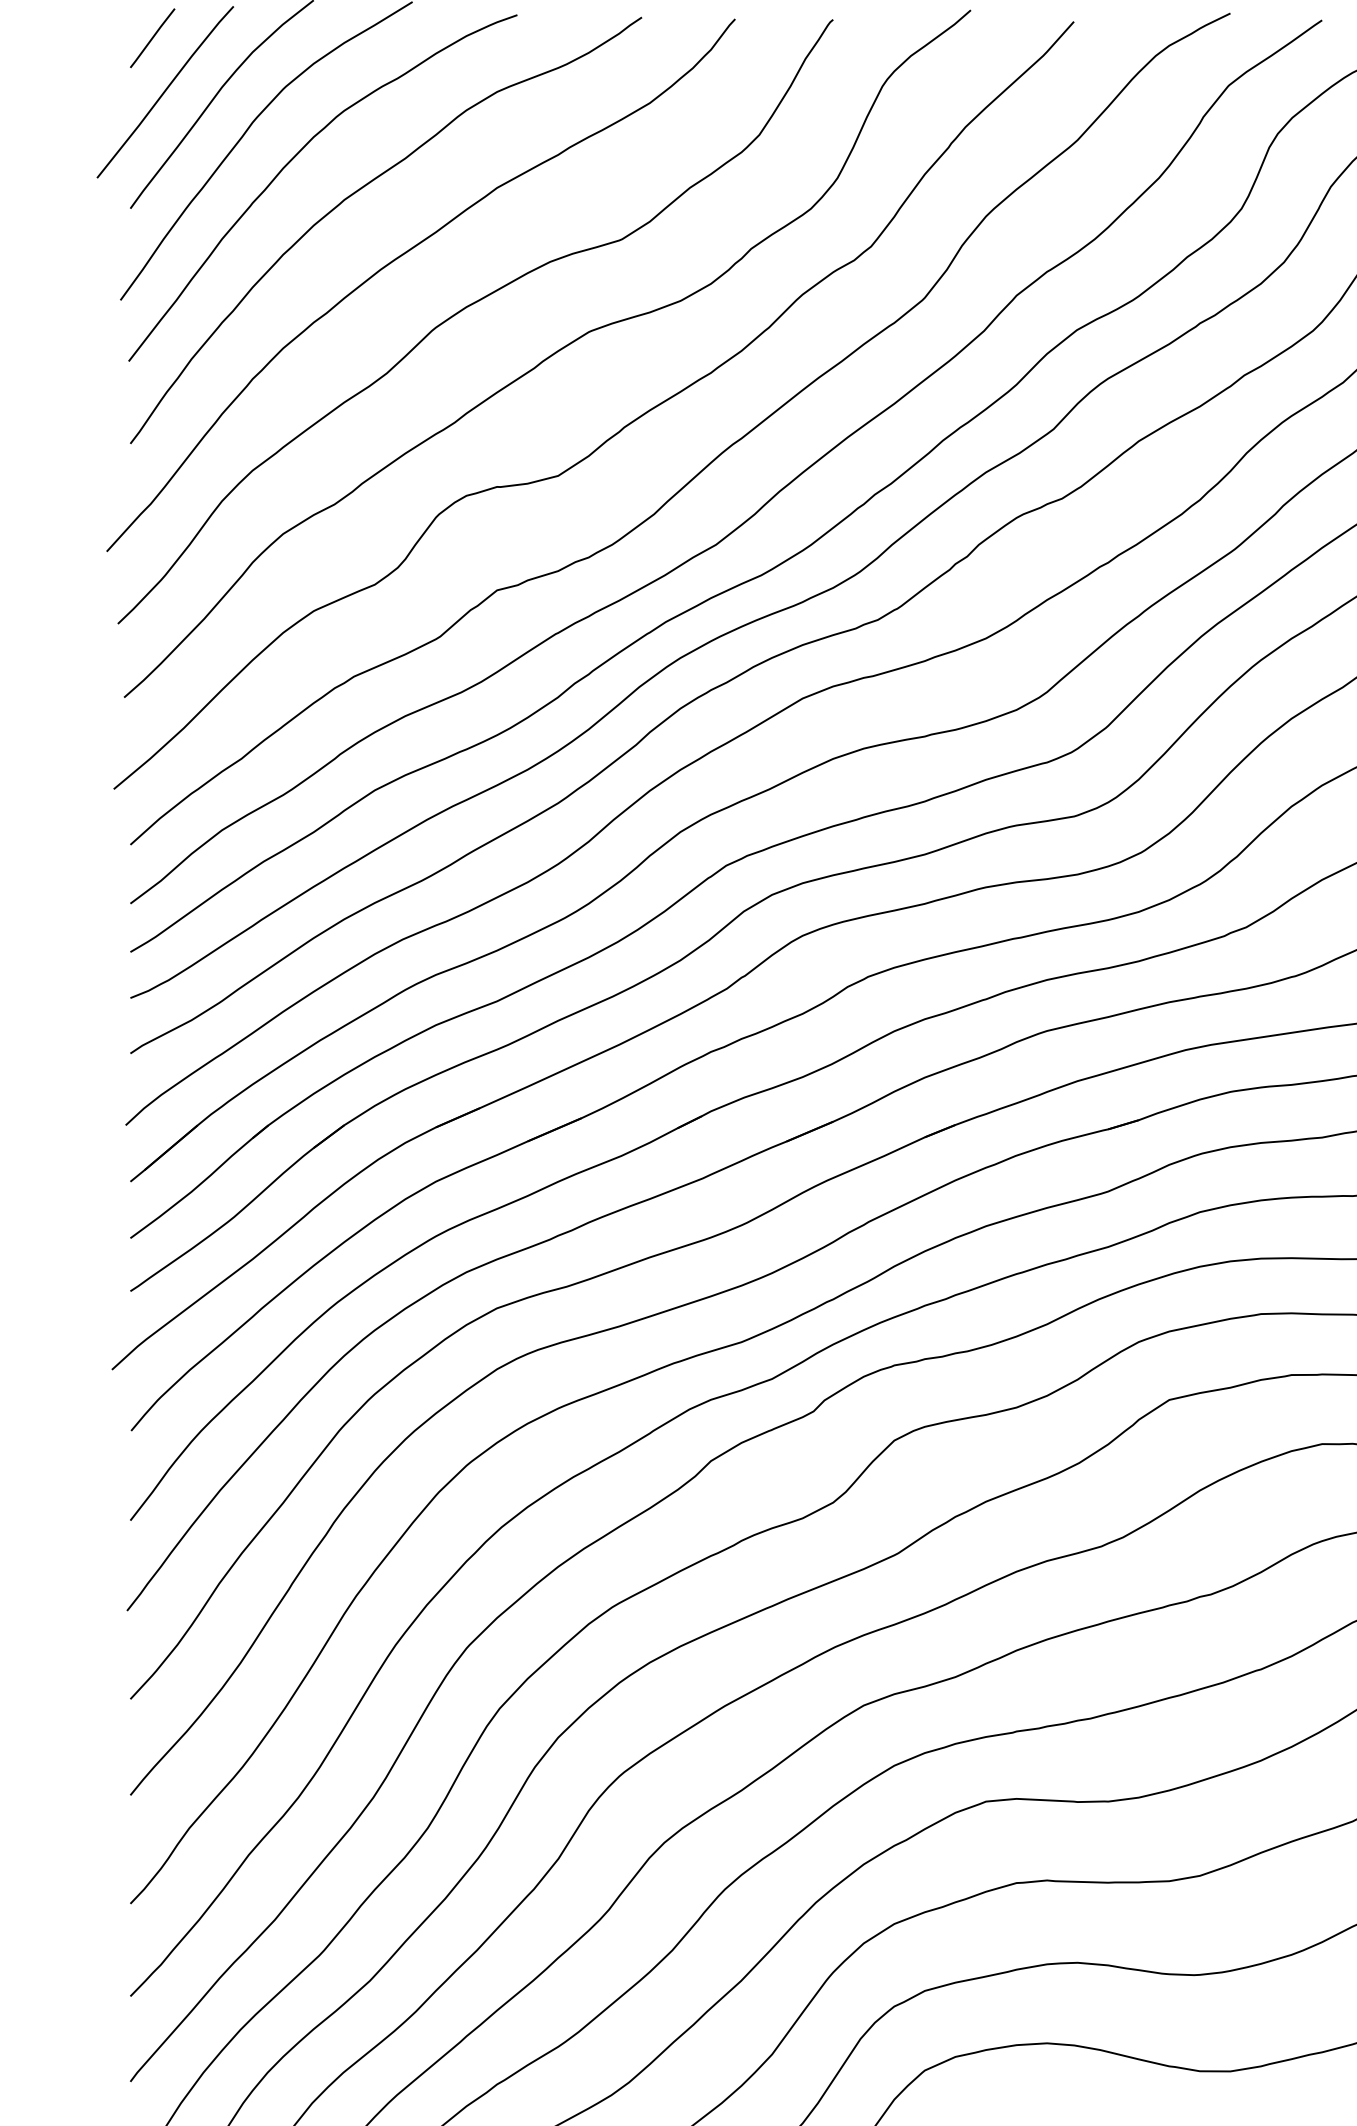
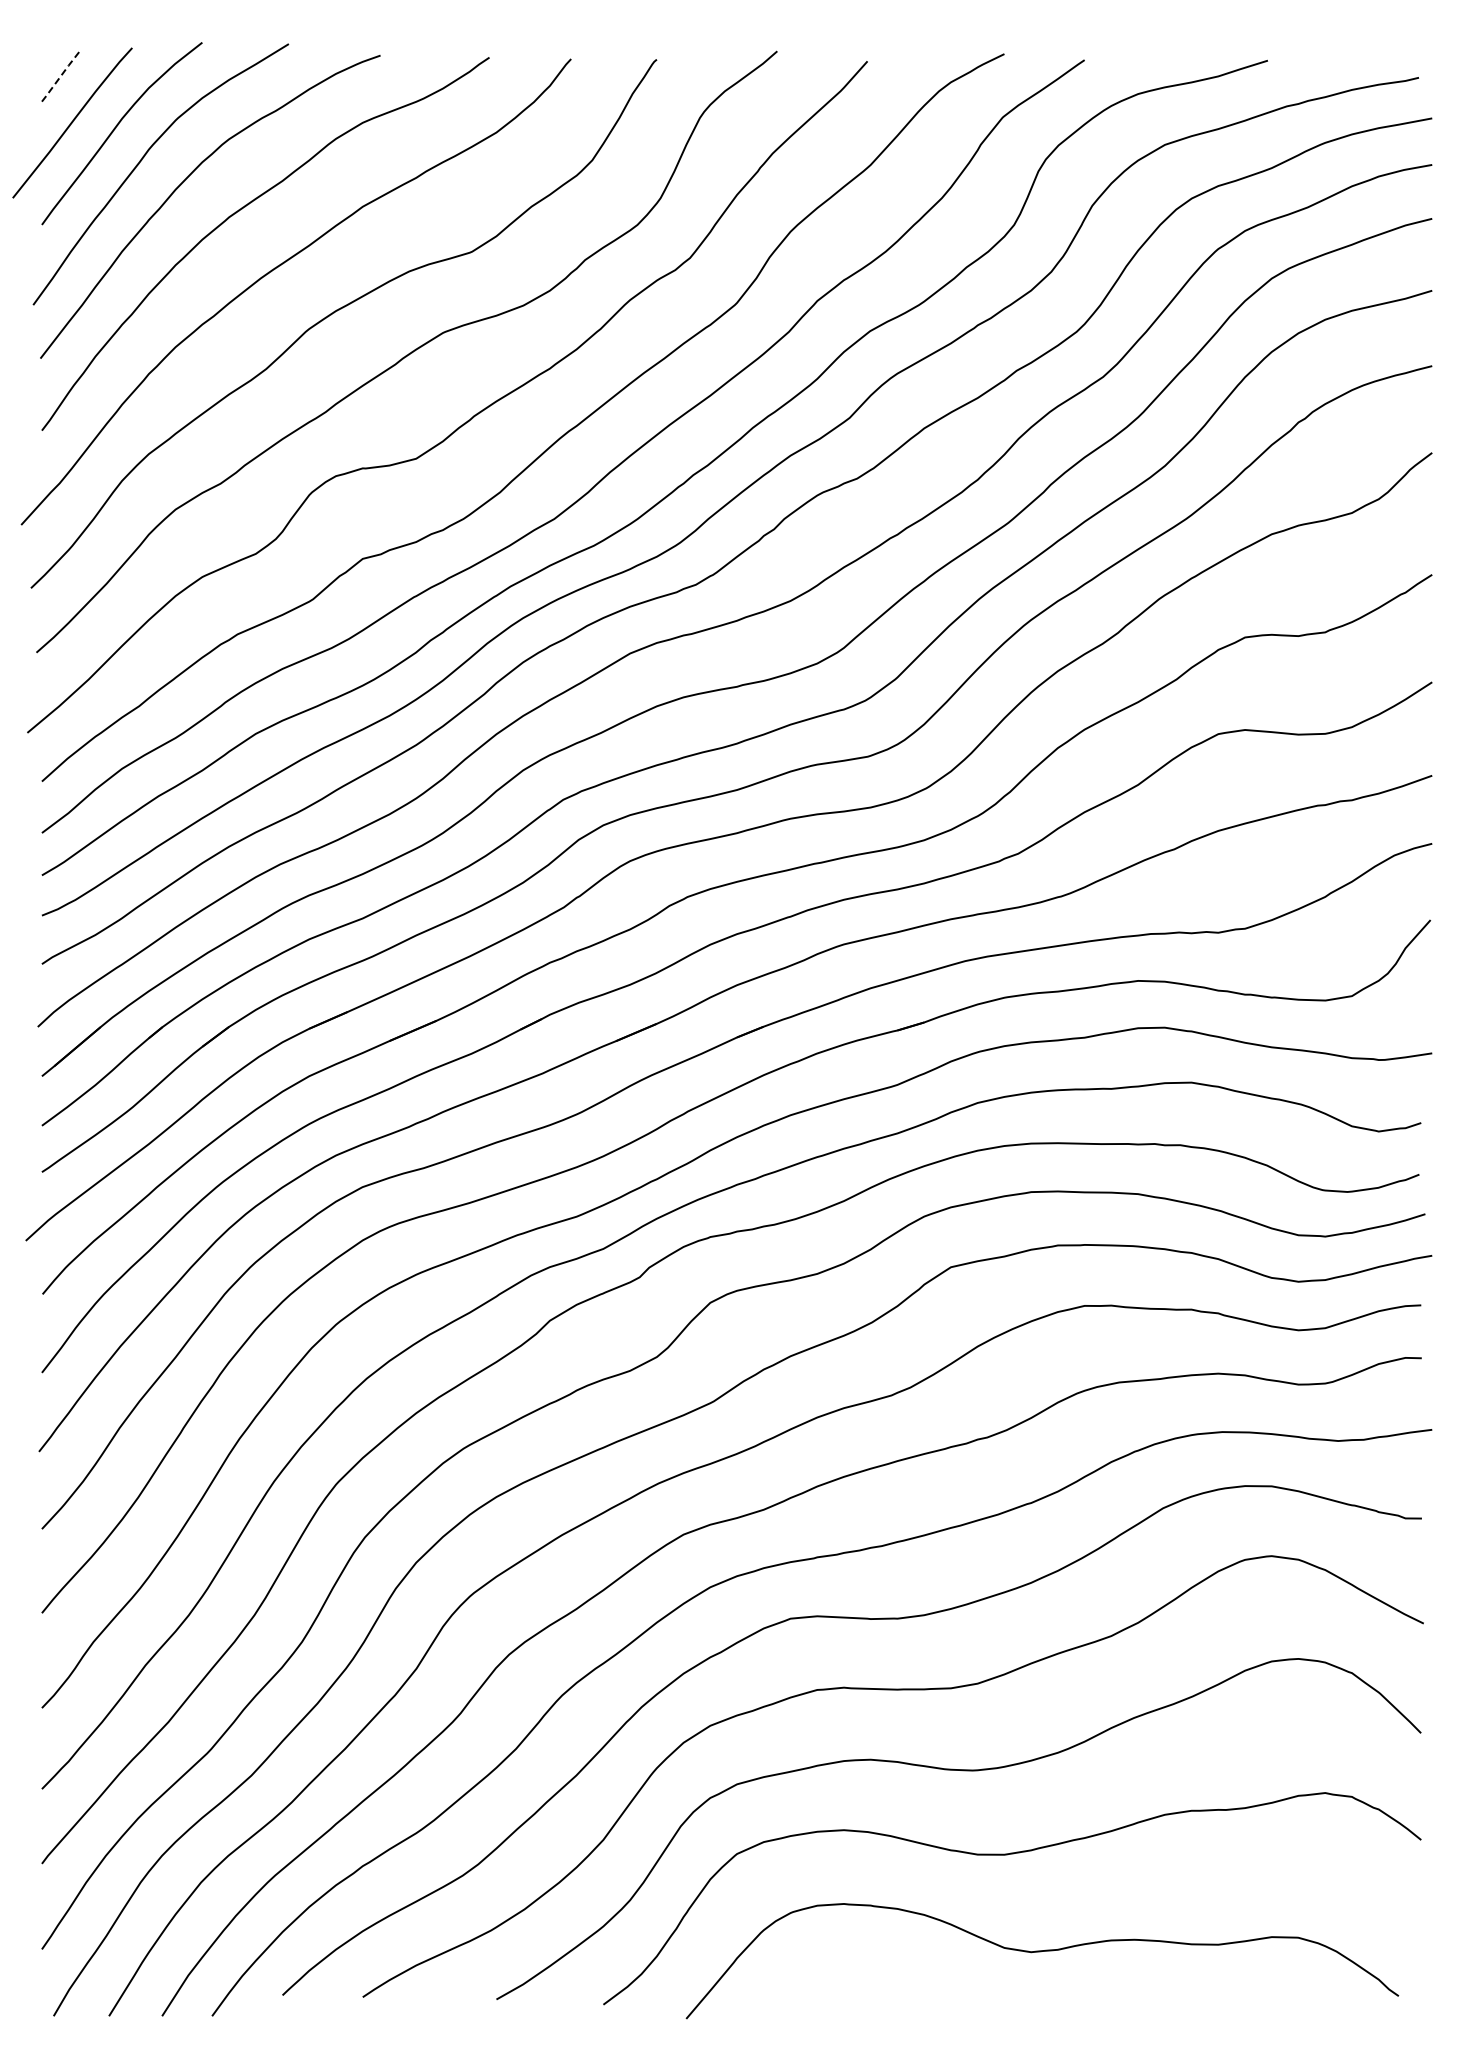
line: (152, 37) -> (61, 75), solid -> dashed

